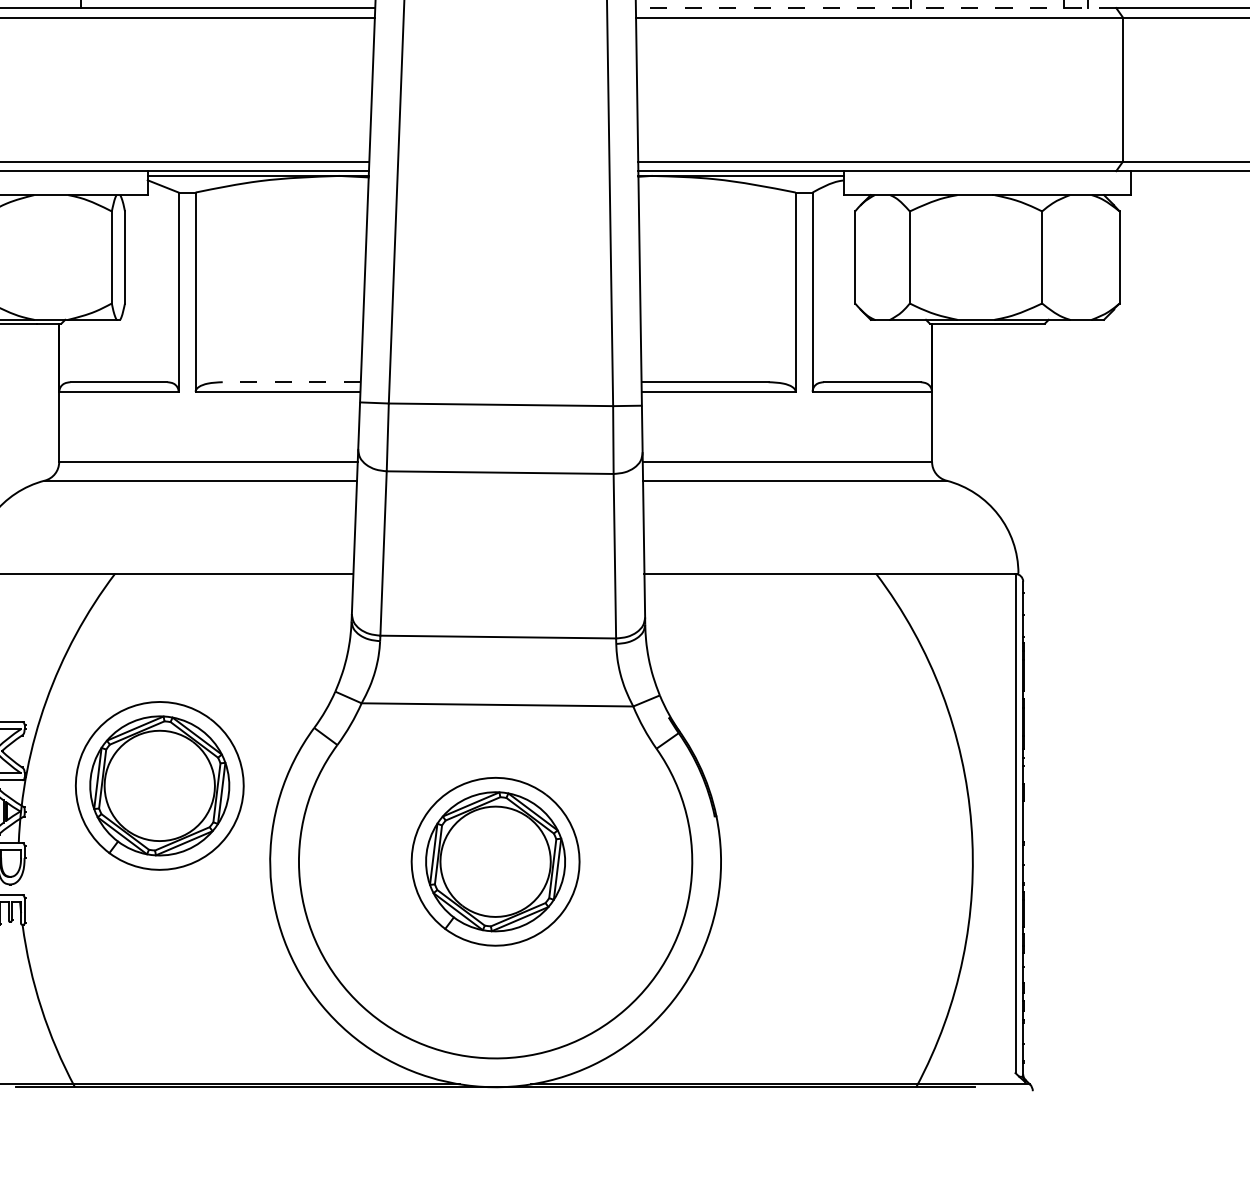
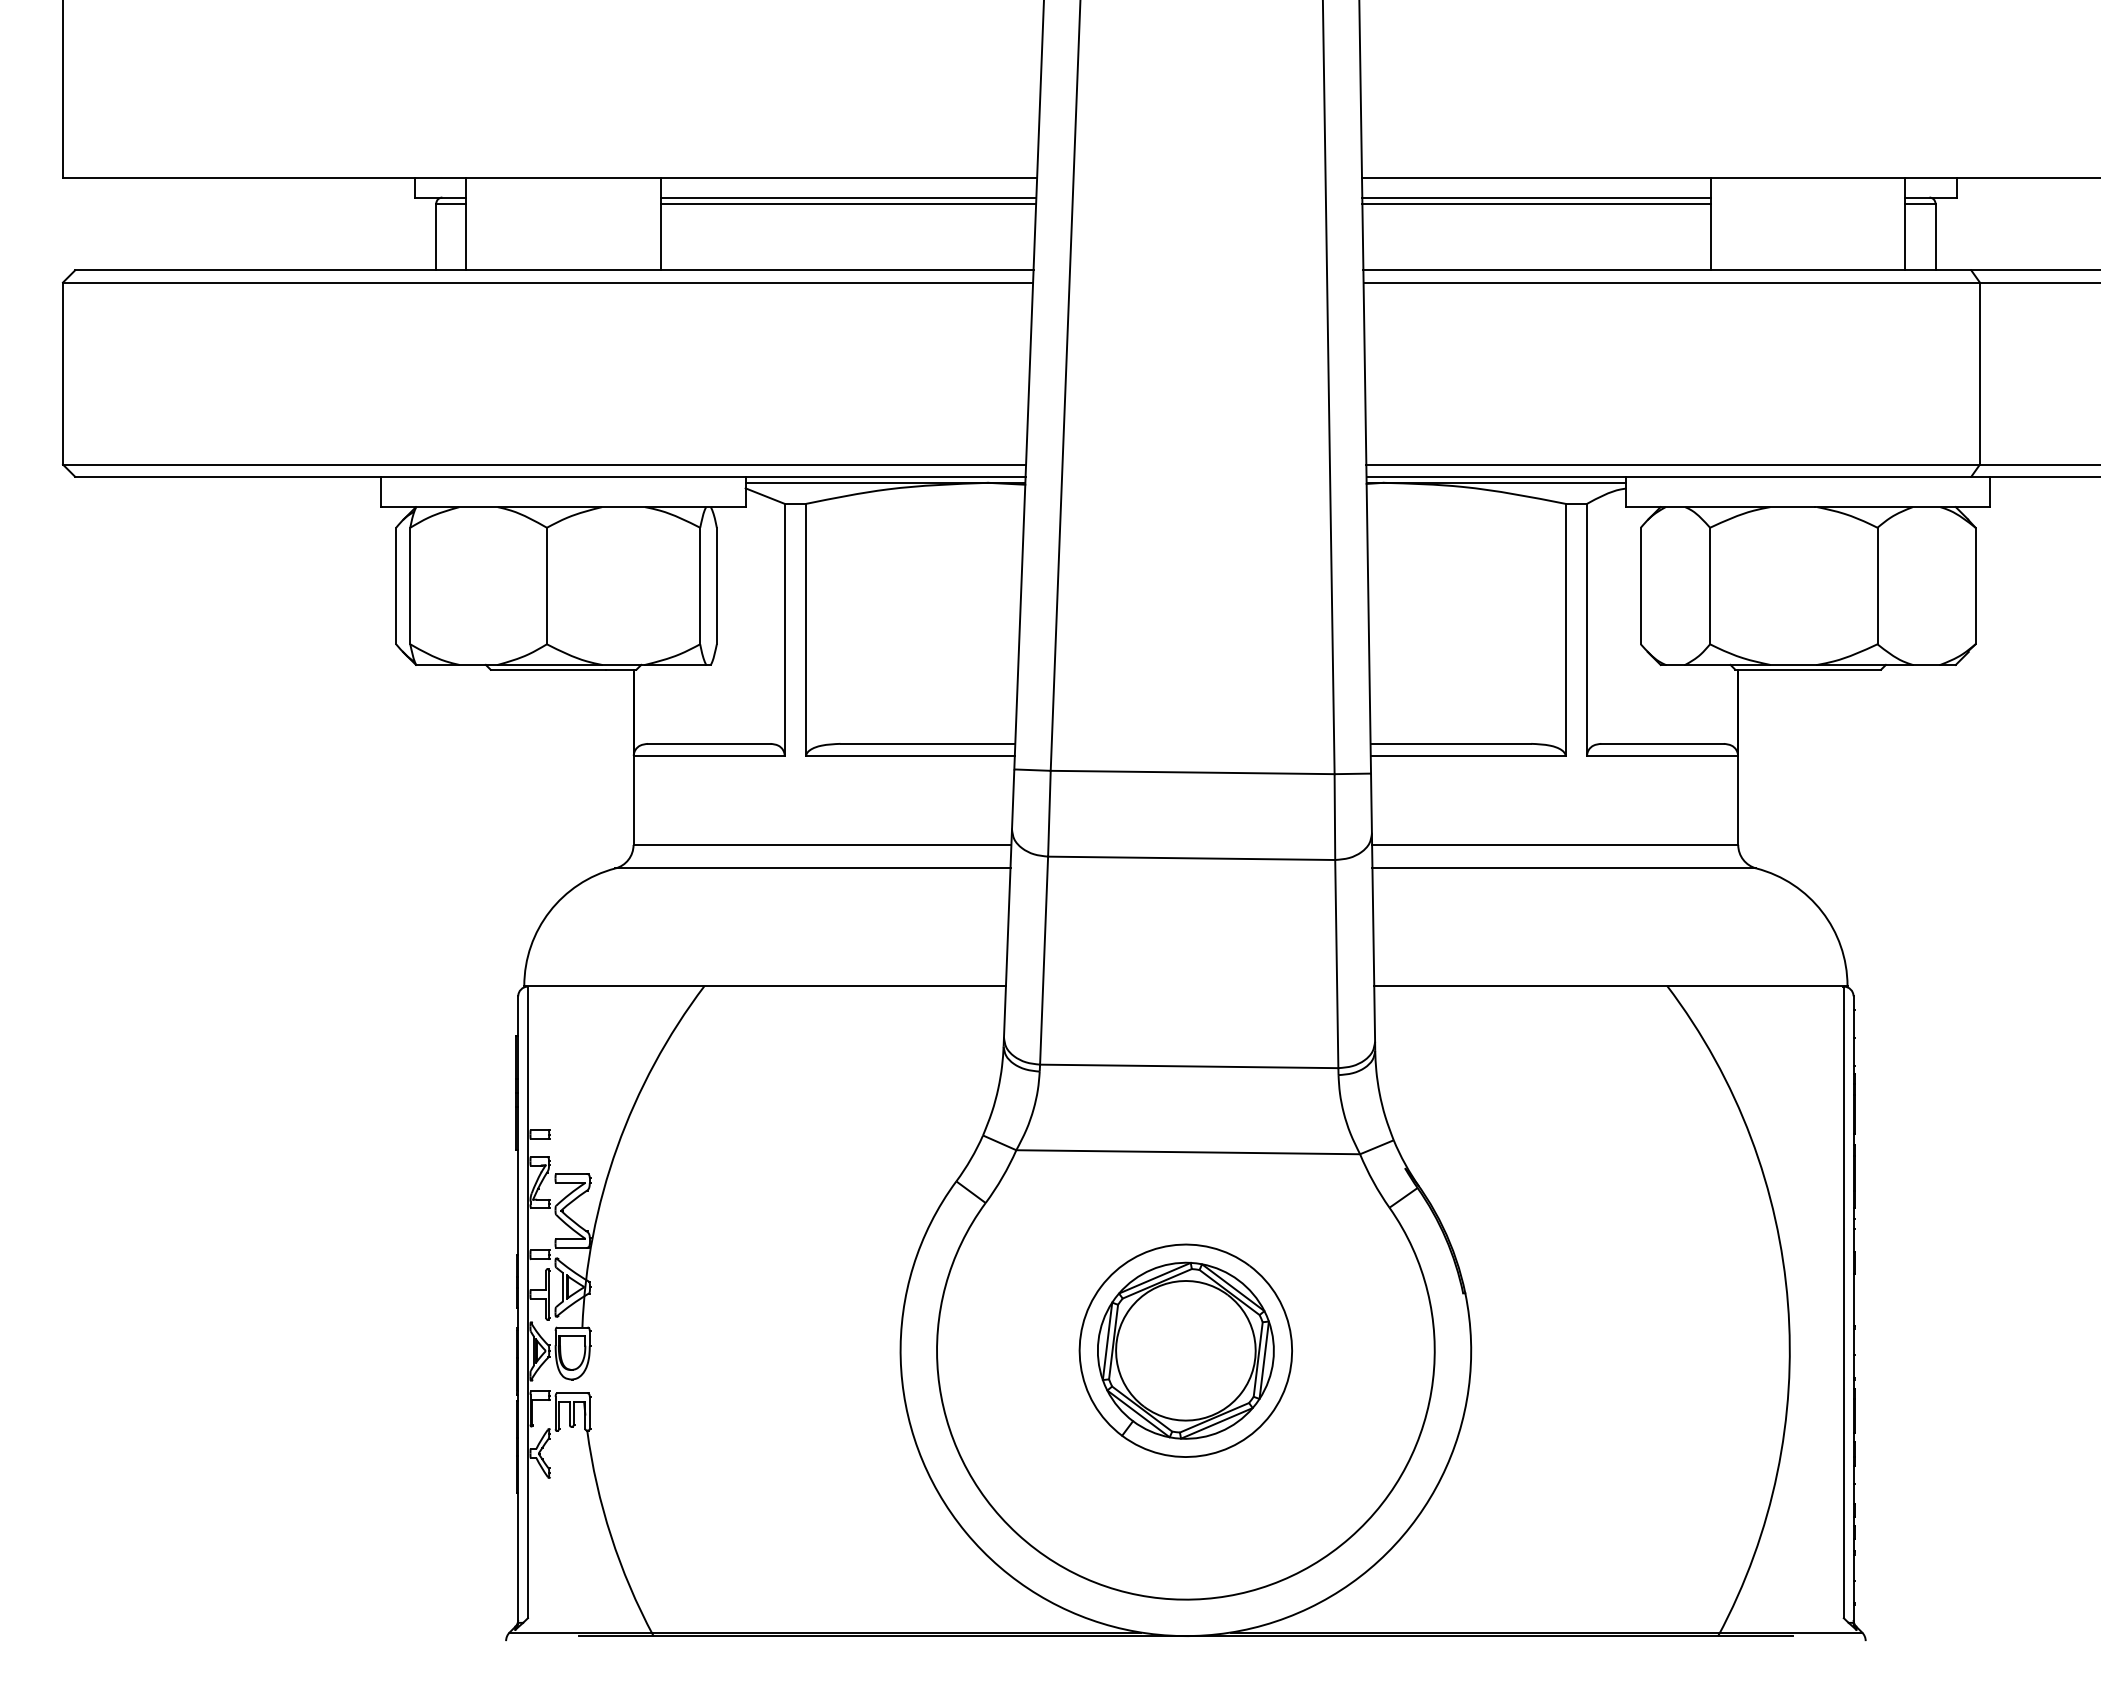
line: (876, 8) -> (1667, 270), dashed -> solid
line: (291, 381) -> (927, 743), dashed -> solid
part: (159, 785) -> (760, 1254), removed

